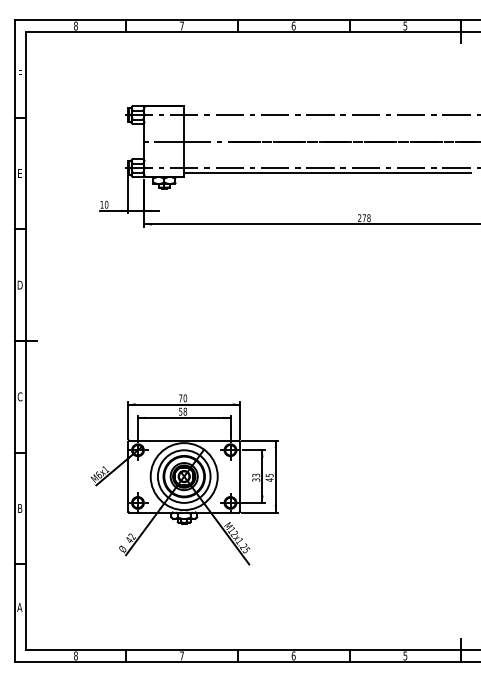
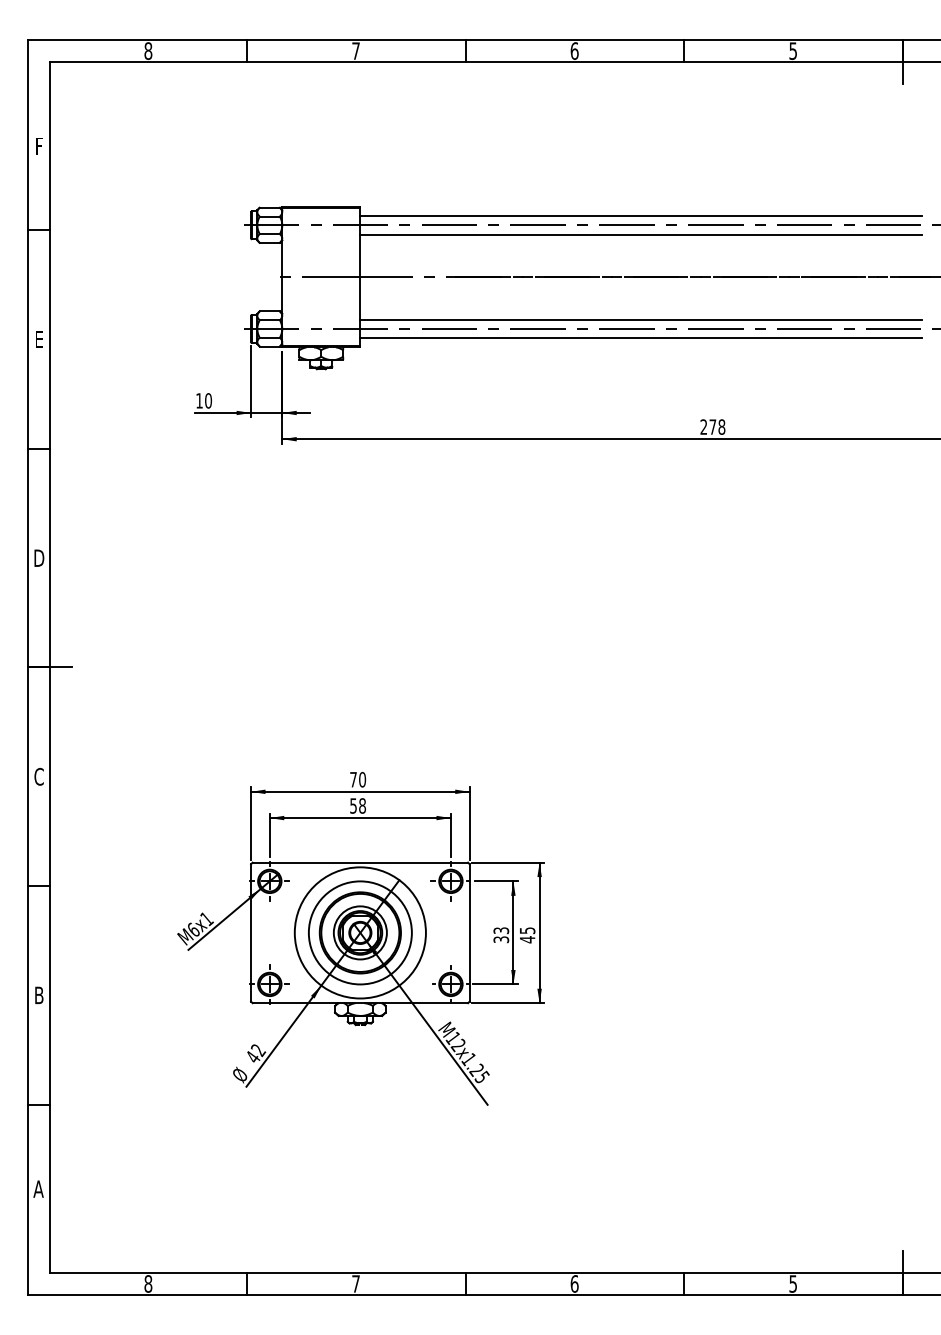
line: (327, 110) -> (640, 216), added
line: (327, 119) -> (640, 233), added
line: (327, 163) -> (640, 320), added

